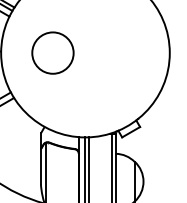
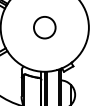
circle: (52, 52) -> (44, 27), moved

